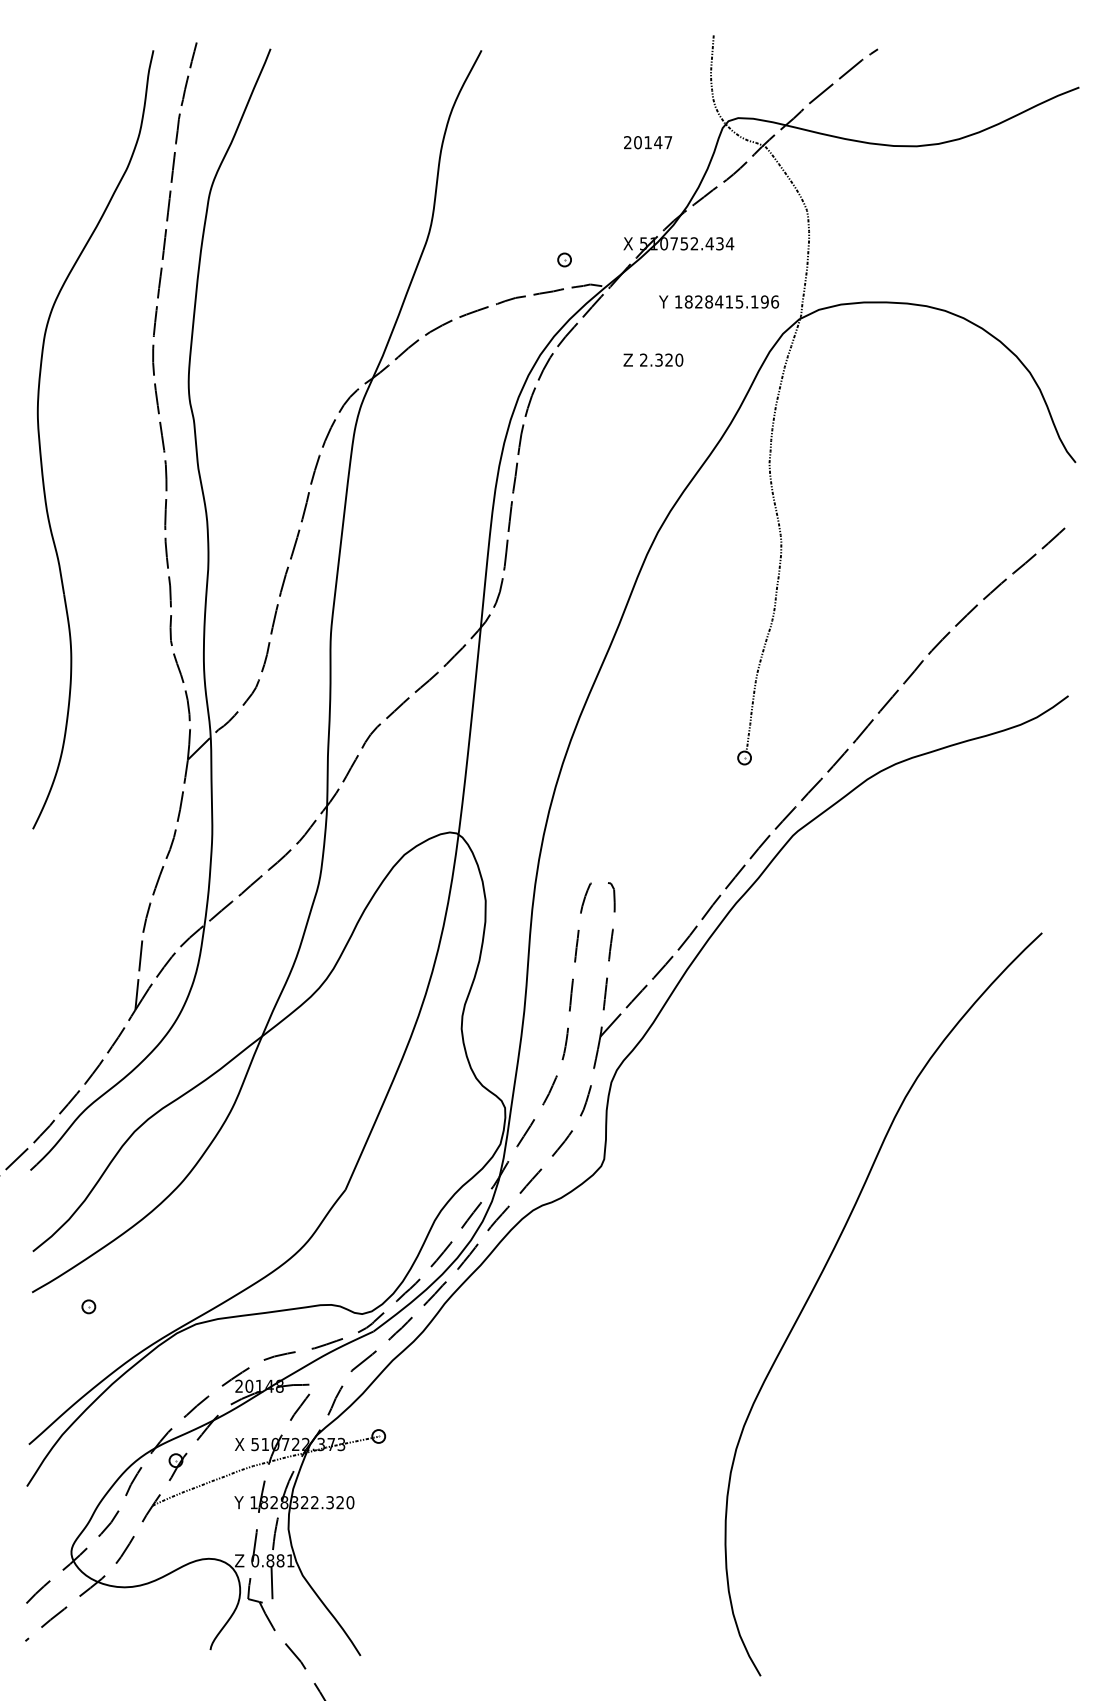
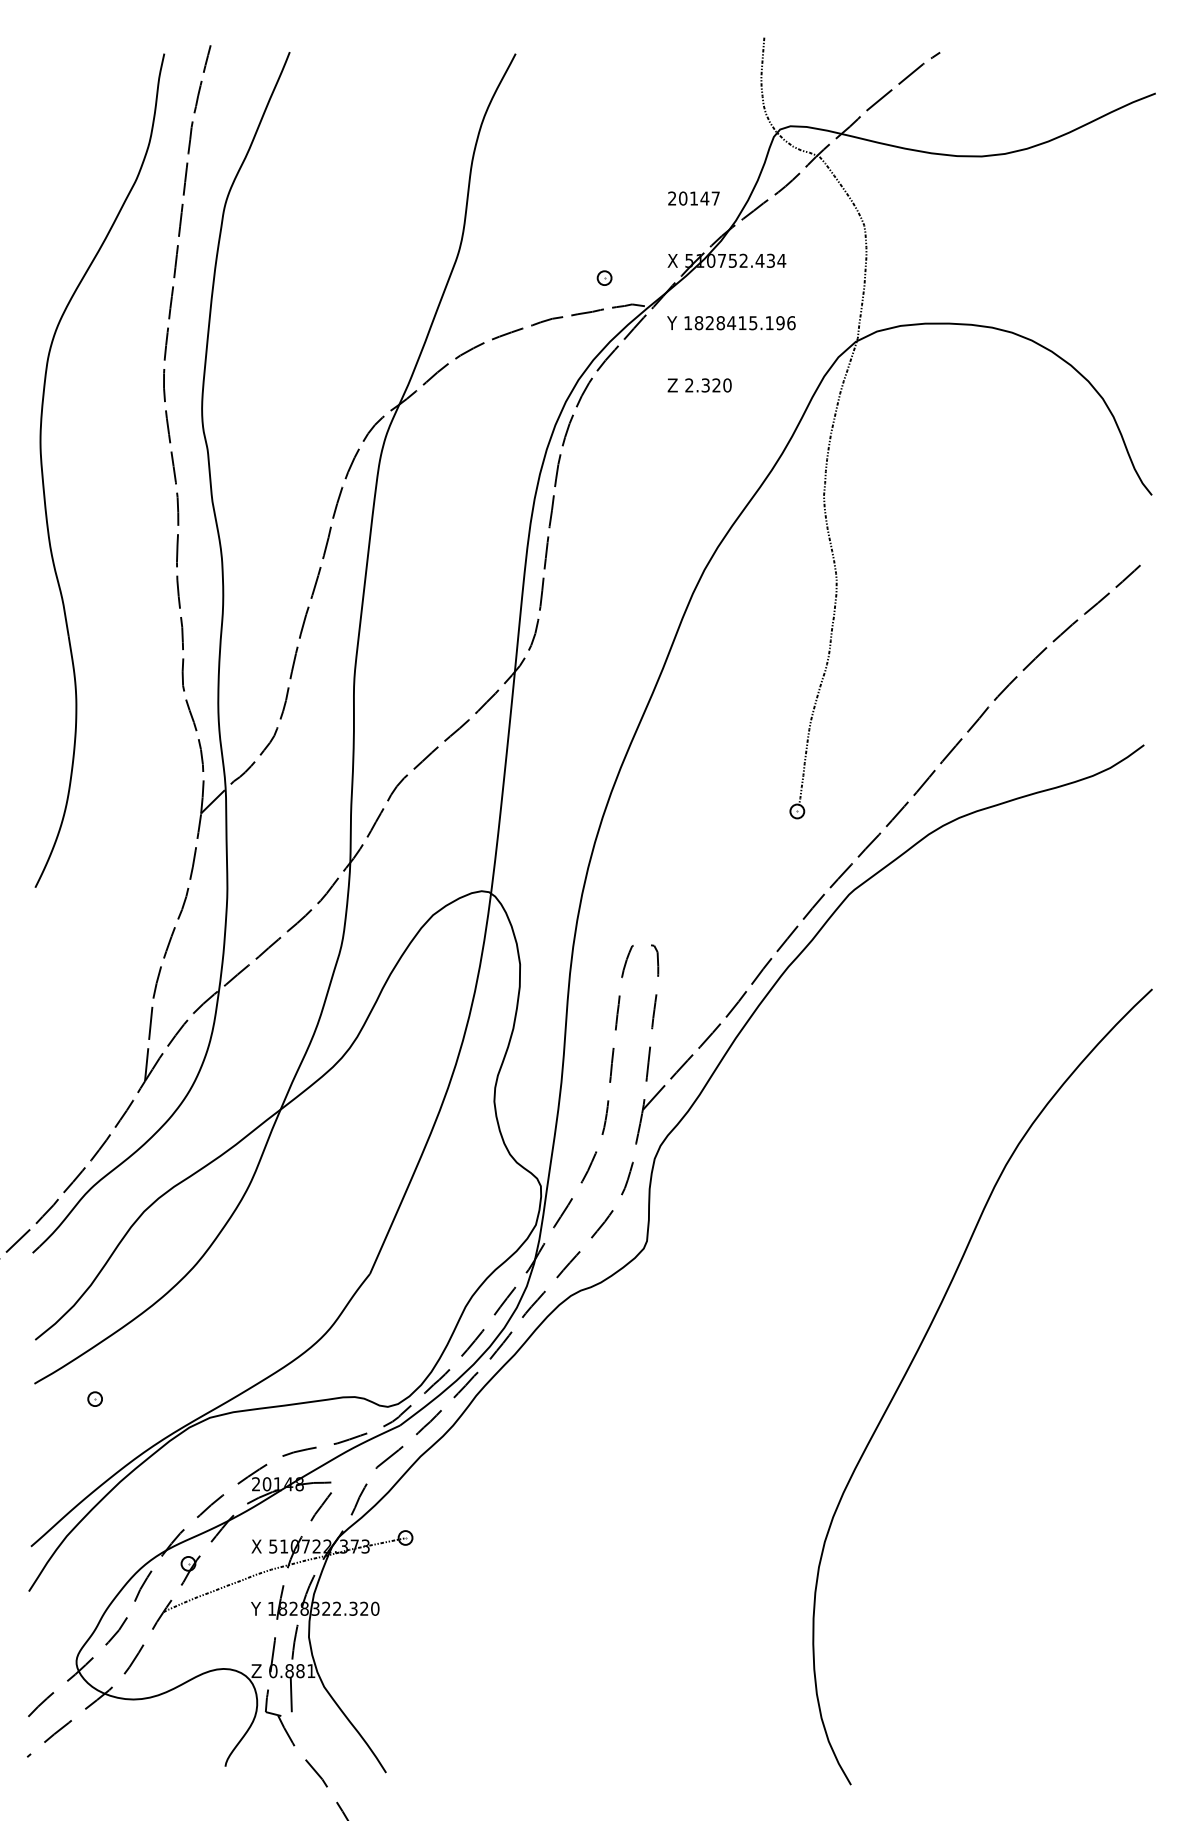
text: (648, 142) -> (694, 198), moved
text: (719, 301) -> (731, 322), moved
curve: (824, 1270) -> (919, 1350), moved

